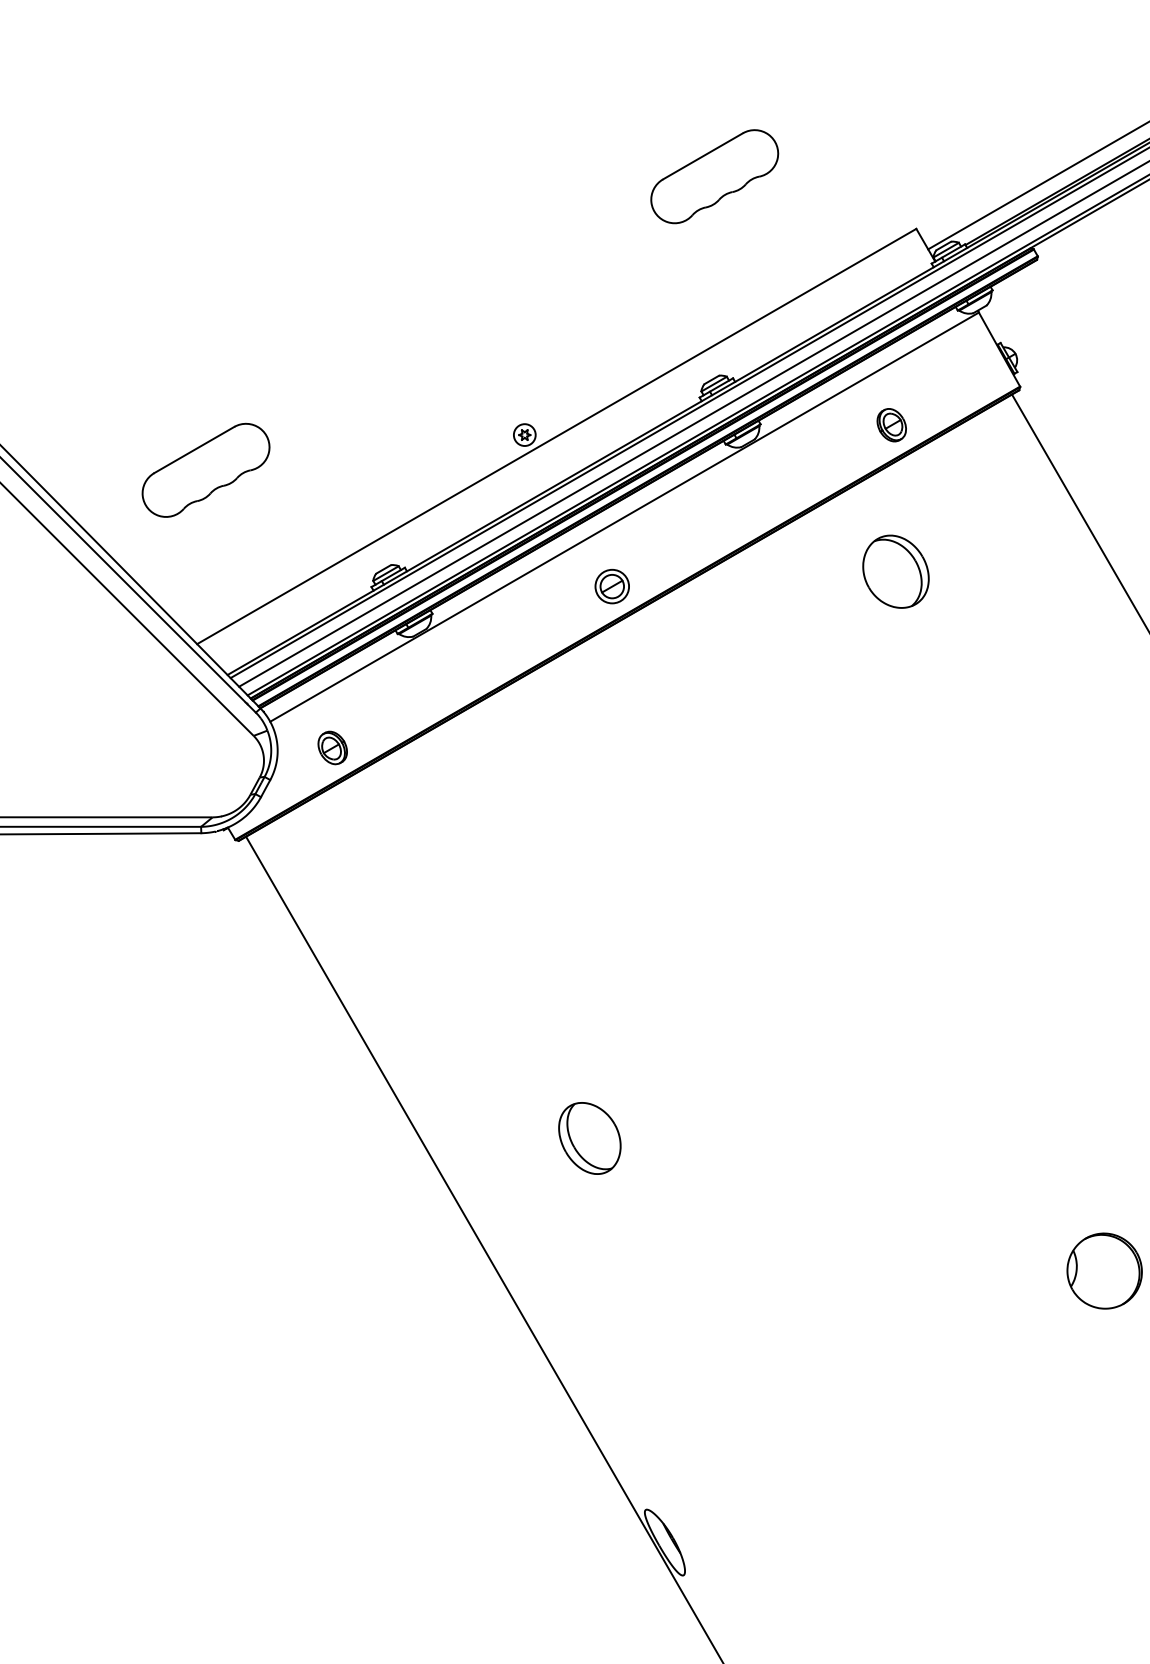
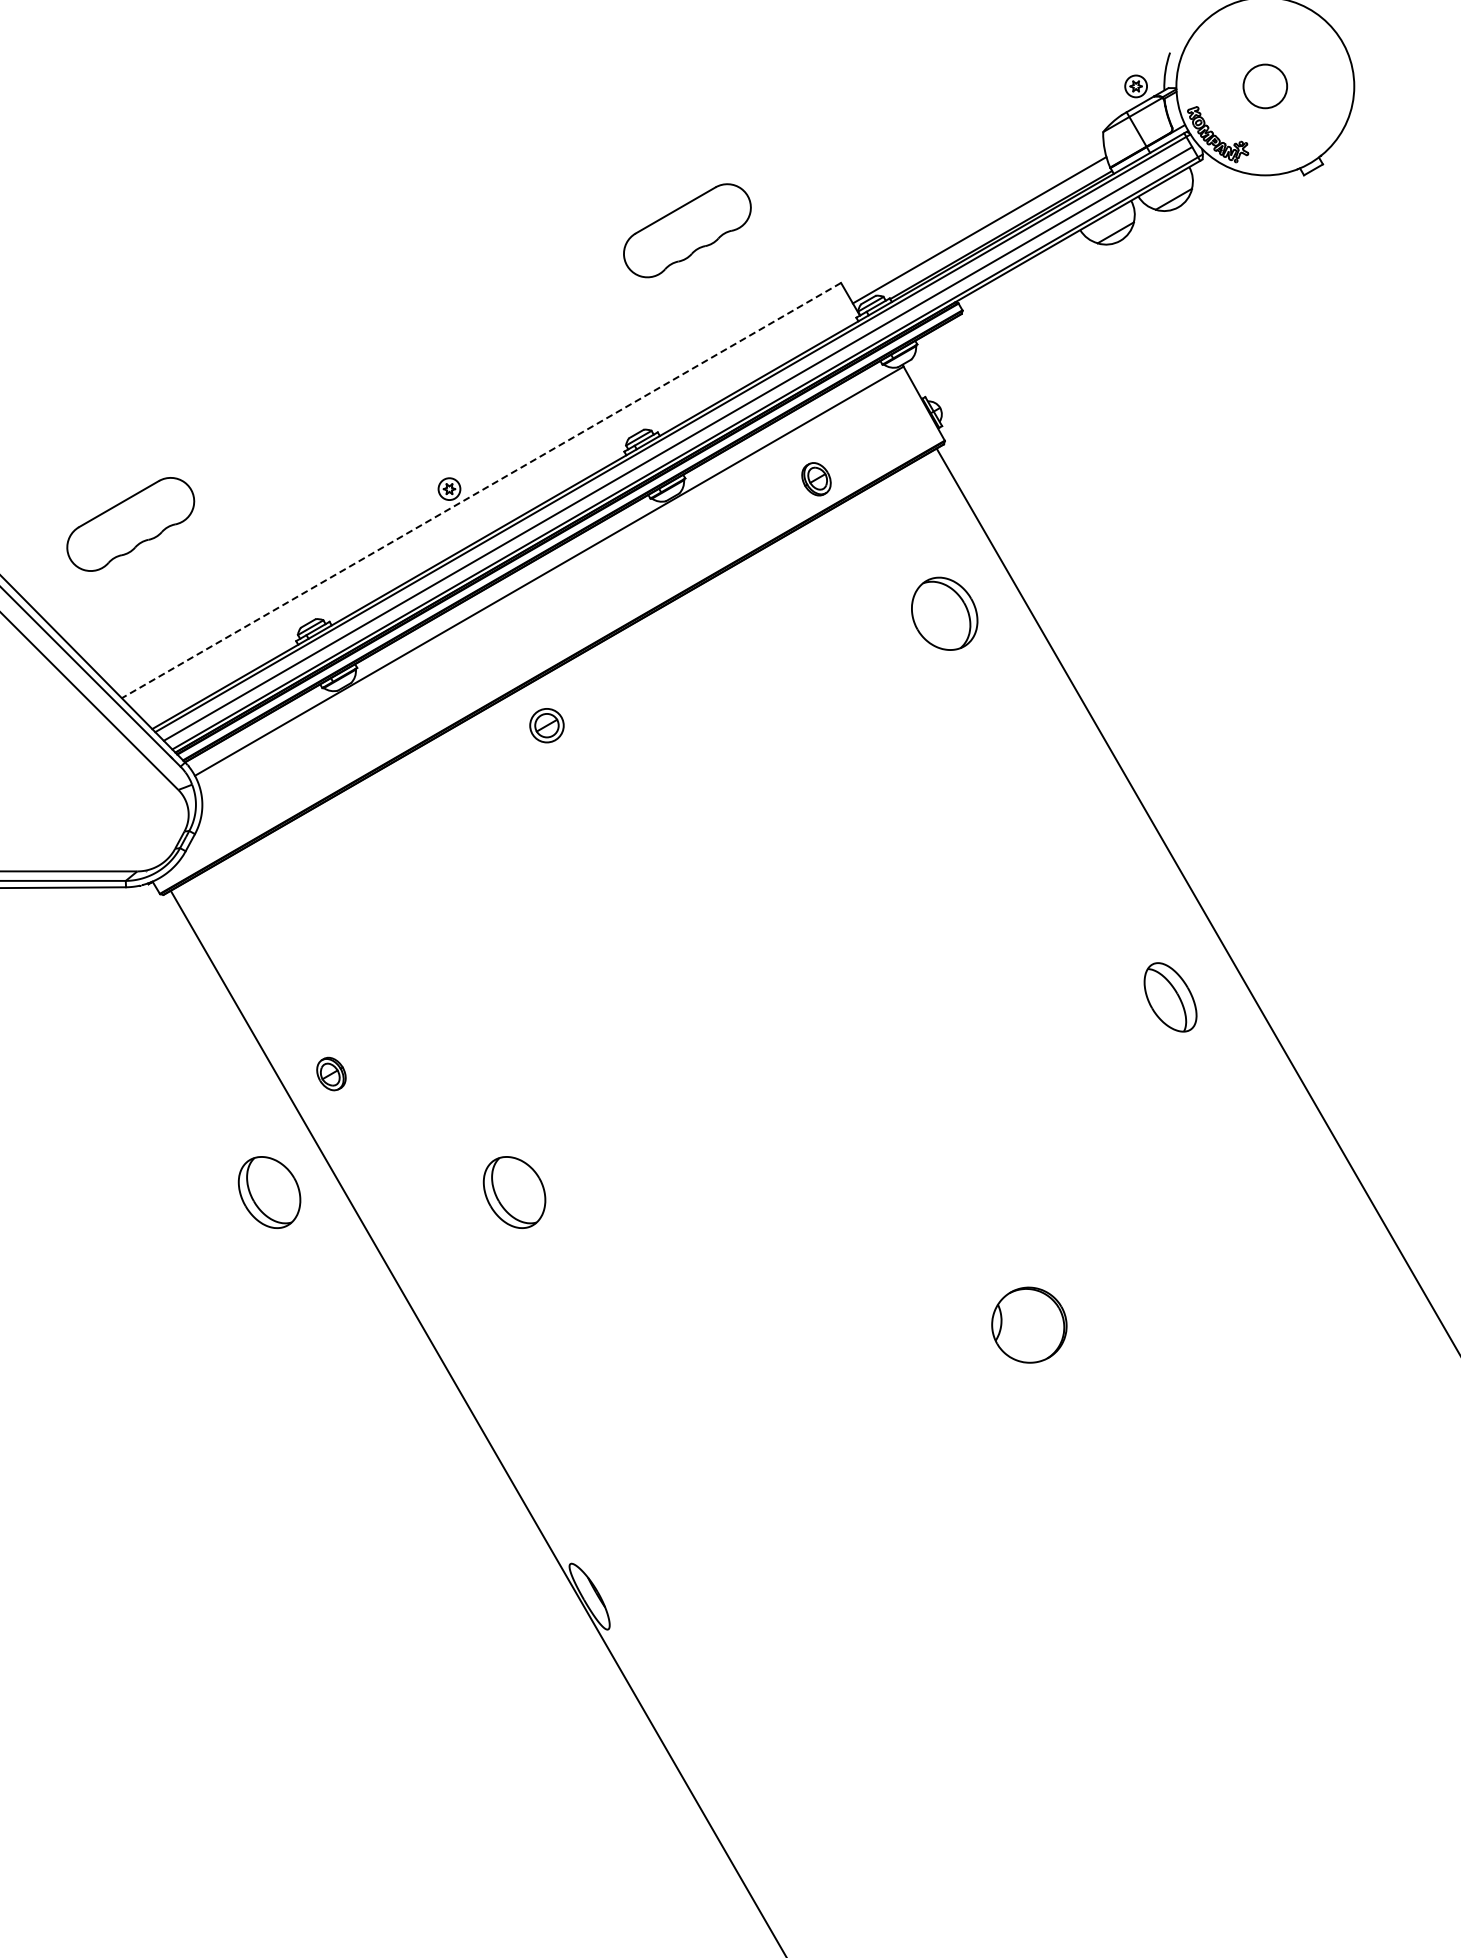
part: (714, 176) -> (687, 230), moved
line: (556, 436) -> (481, 490), solid -> dashed
part: (895, 571) -> (944, 613), moved
part: (611, 586) -> (546, 725), moved
part: (332, 747) -> (331, 1073), moved
part: (344, 1138) -> (269, 1192), added

